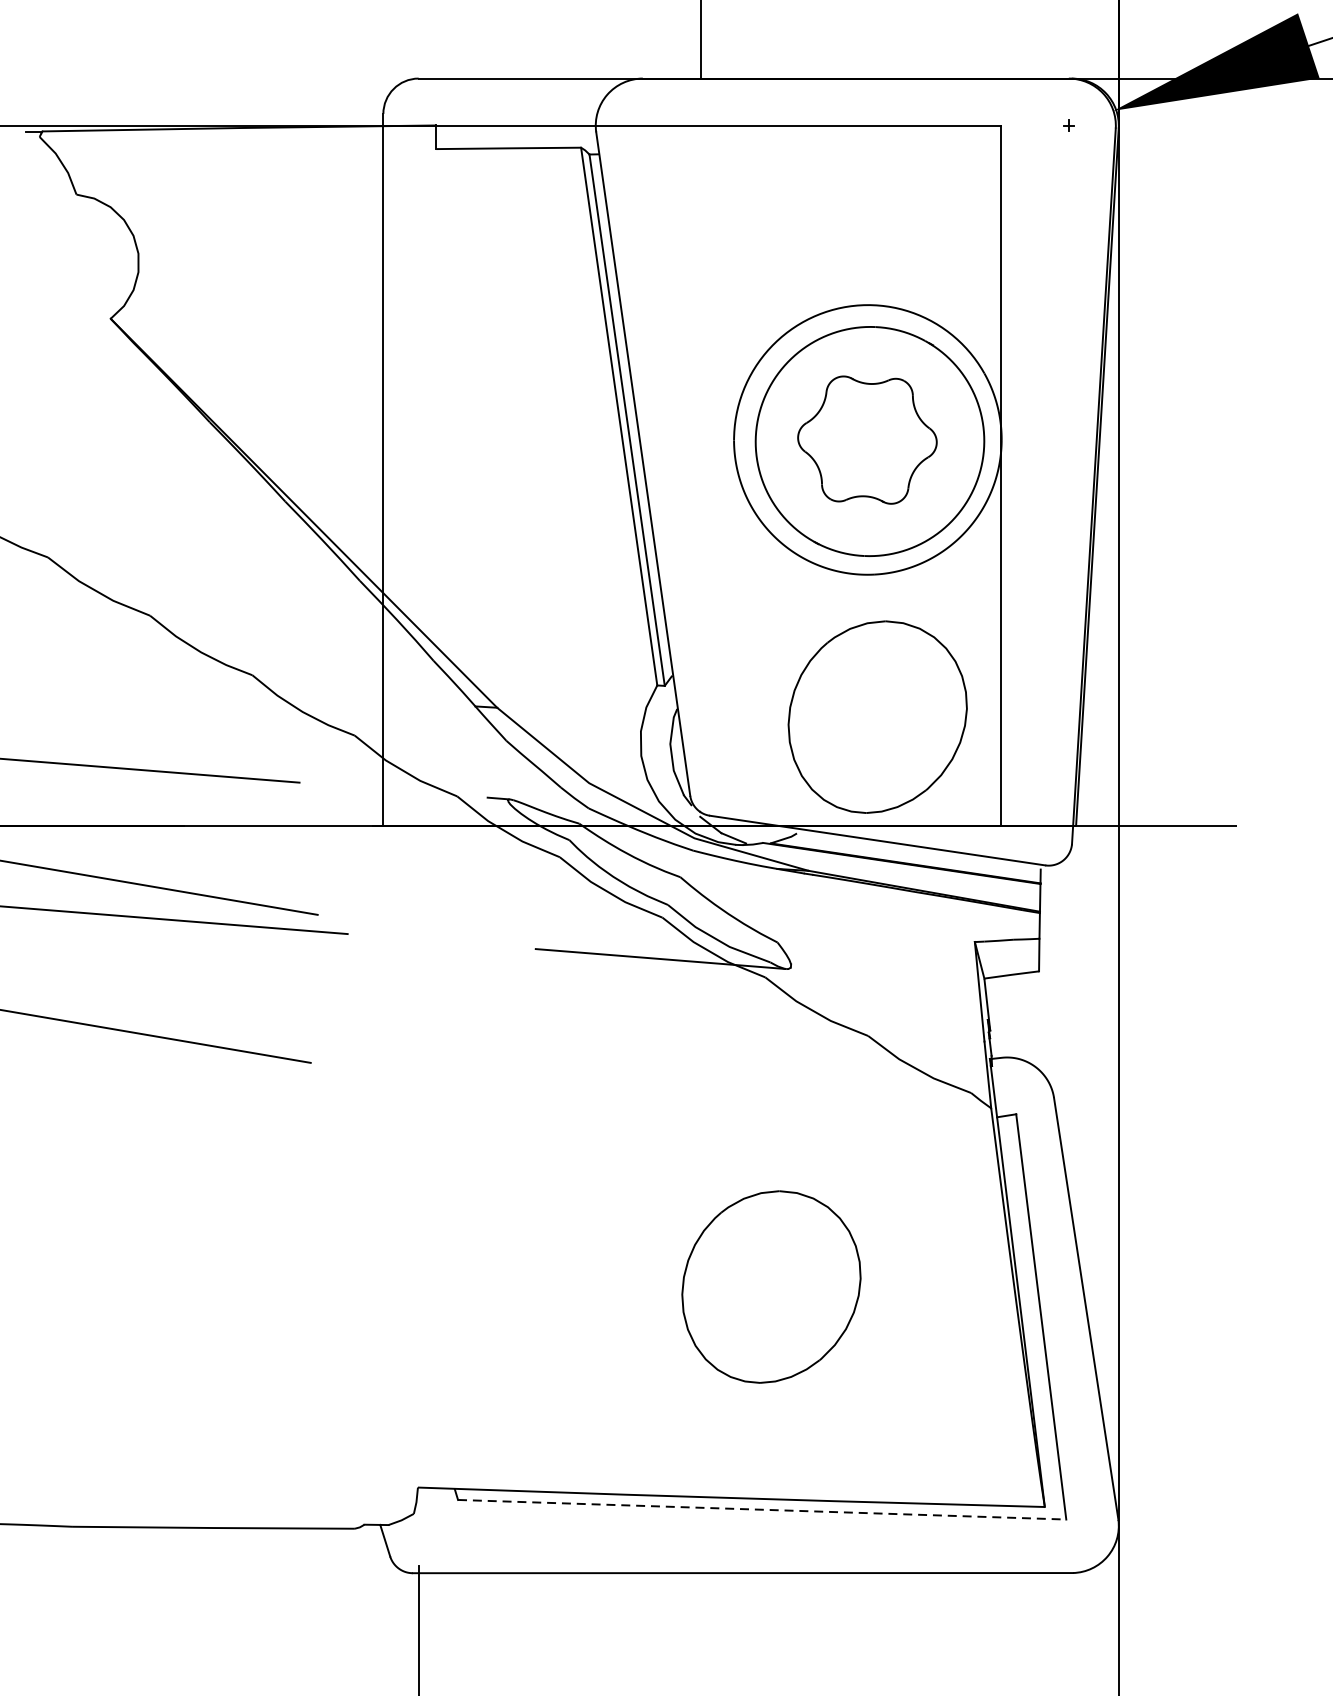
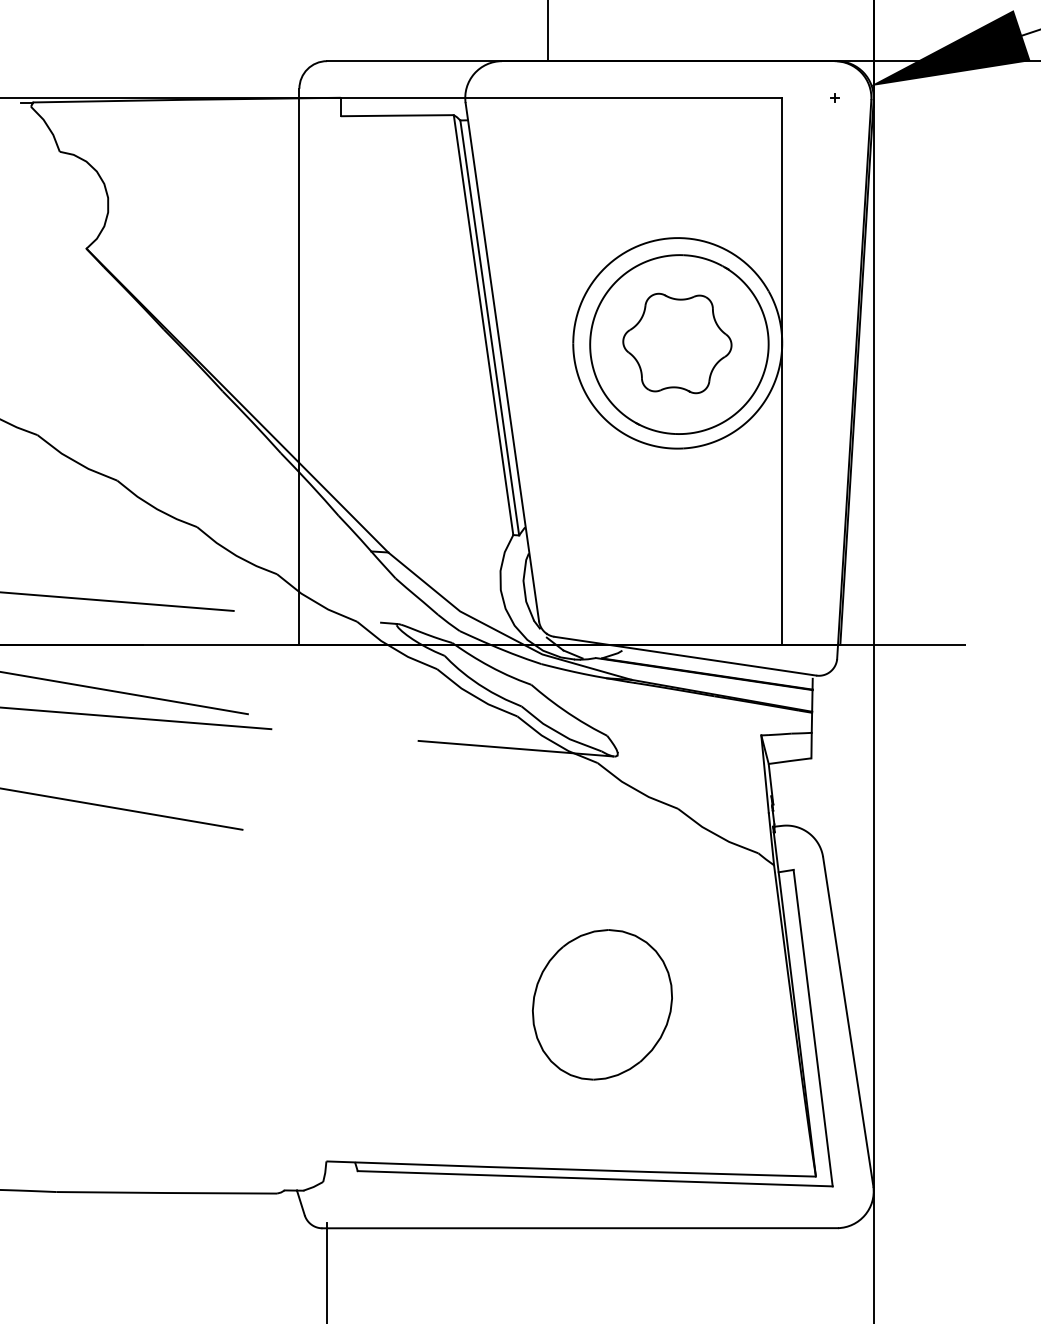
part: (877, 716) -> (685, 559), removed
line: (762, 1509) -> (595, 1178), dashed -> solid

